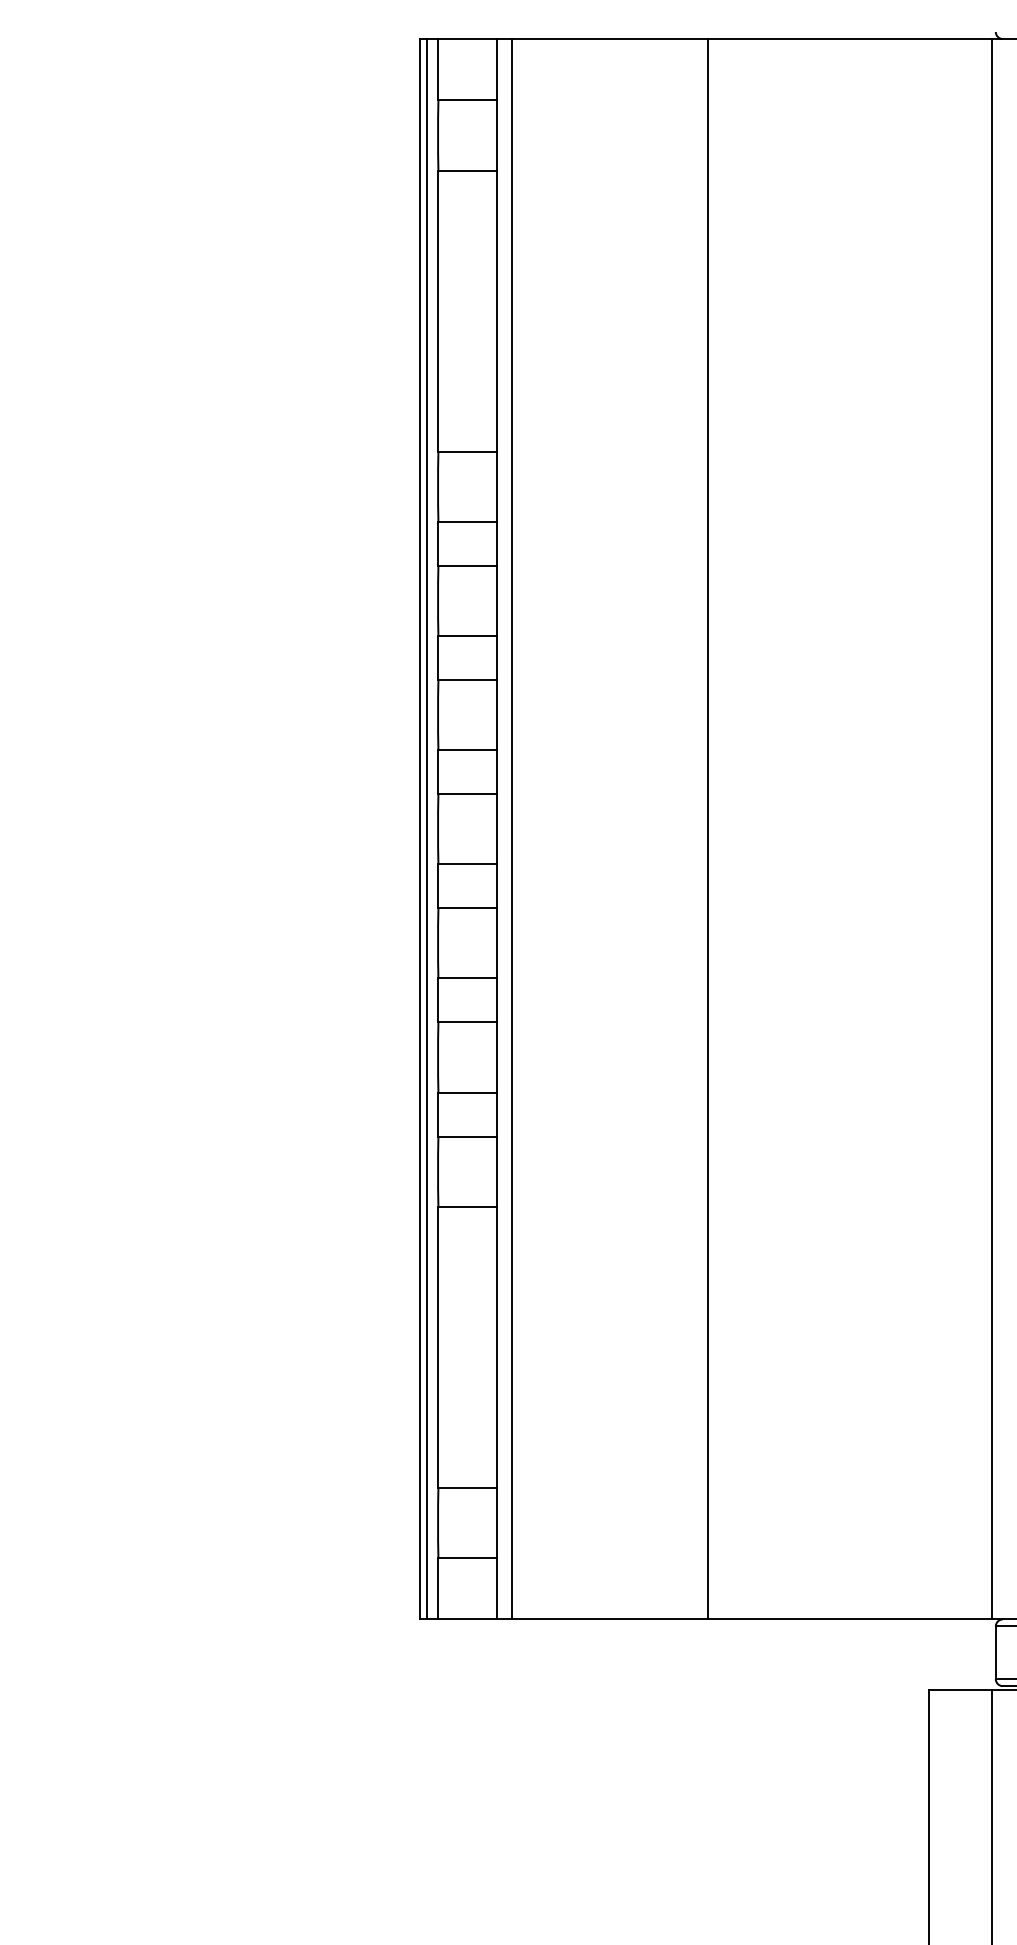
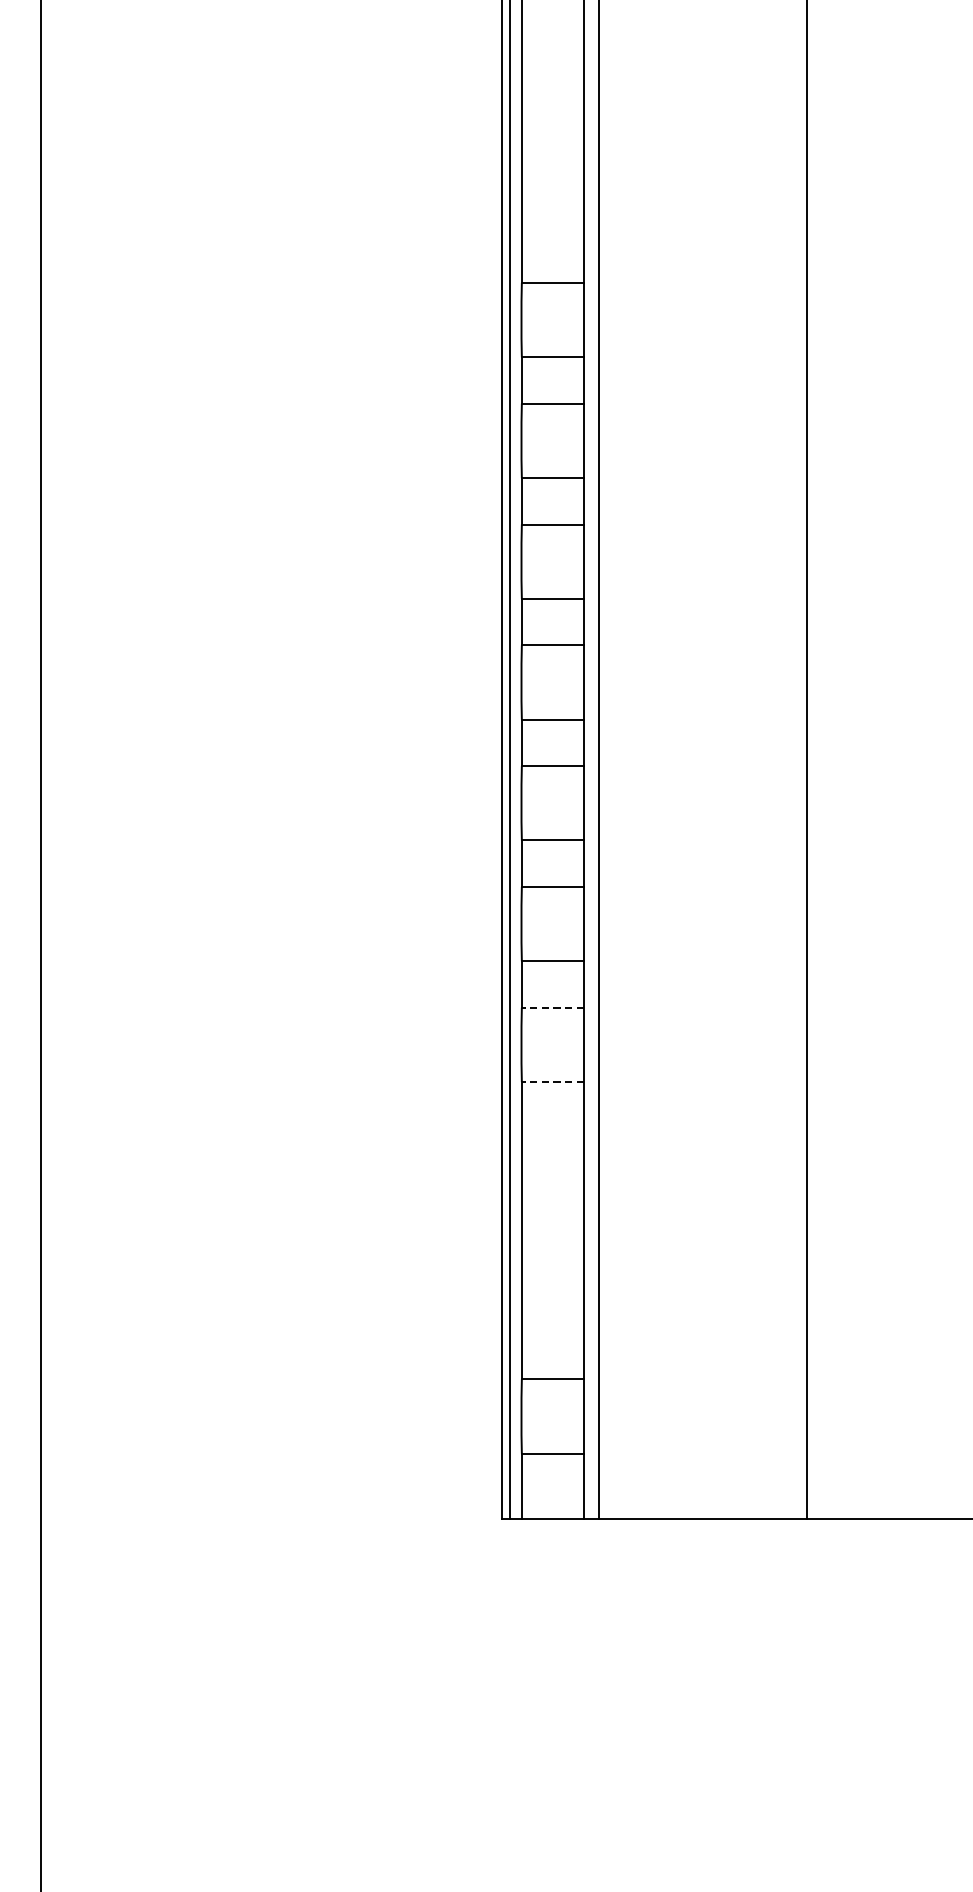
line: (467, 1136) -> (552, 1007), solid -> dashed
line: (467, 1206) -> (552, 1081), solid -> dashed

